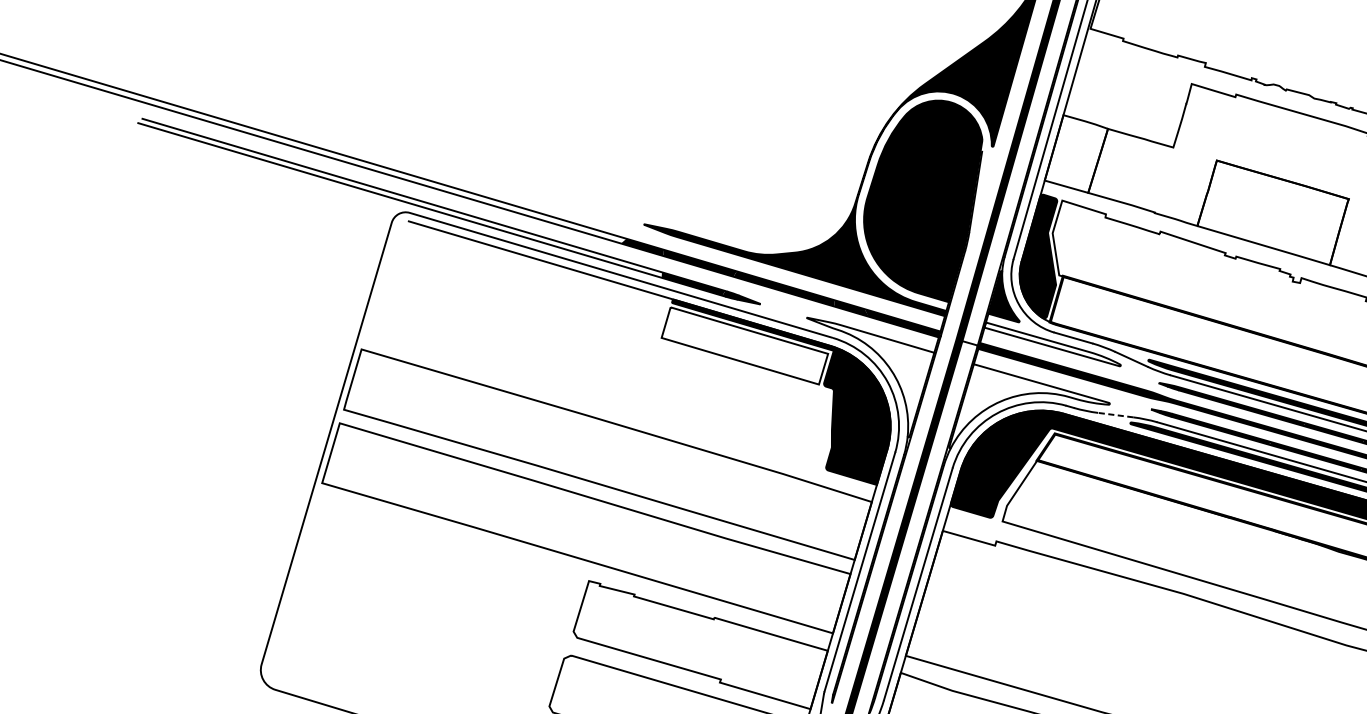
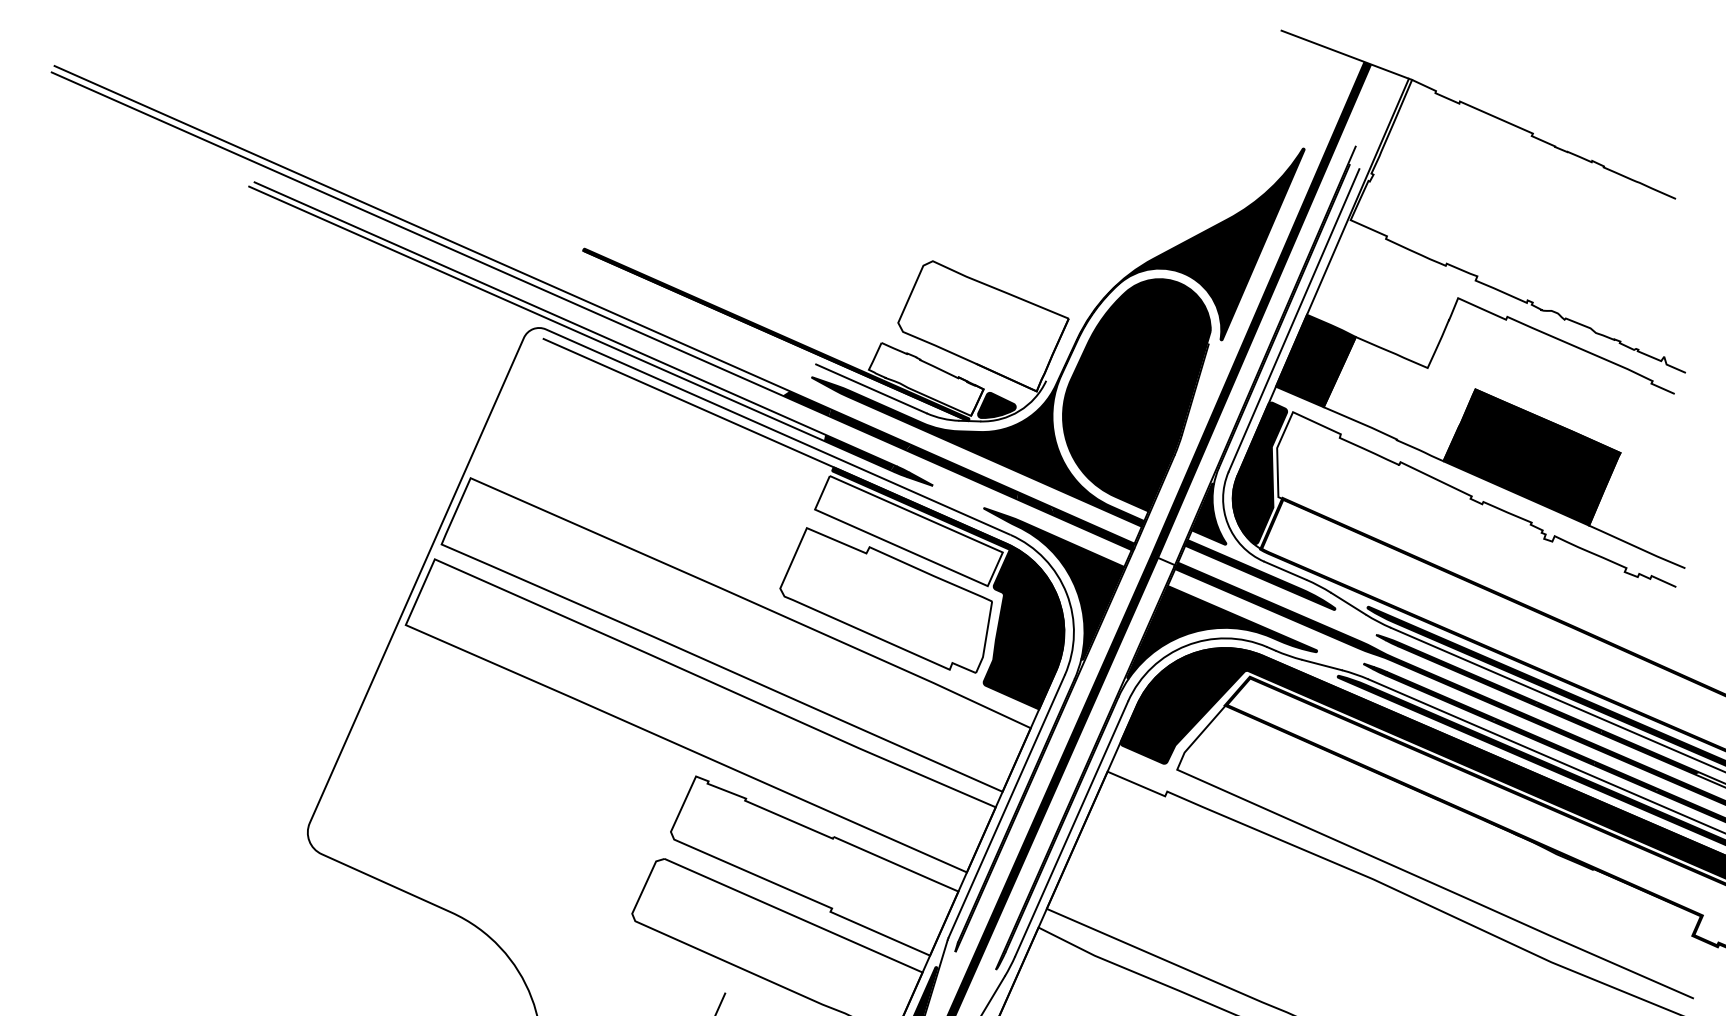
fill: (1075, 153) -> (1315, 360), added
part: (646, 200) -> (818, 350), added
fill: (1272, 212) -> (1531, 457), added
fill: (1052, 344) -> (1260, 574), added
fill: (876, 374) -> (1054, 583), added
fill: (1026, 397) -> (1222, 631), added
part: (732, 408) -> (885, 600), added
line: (1115, 414) -> (1321, 664), dashed -> solid

